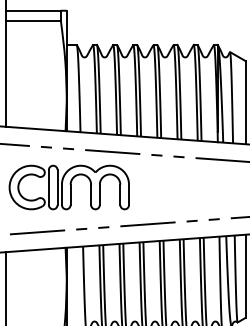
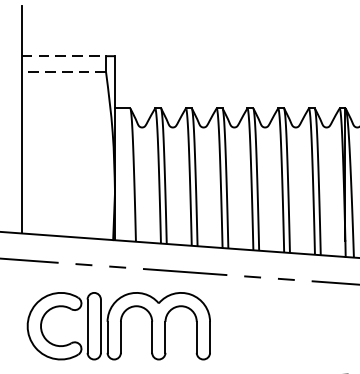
line: (33, 10) -> (64, 55), solid -> dashed
line: (33, 21) -> (64, 72), solid -> dashed

